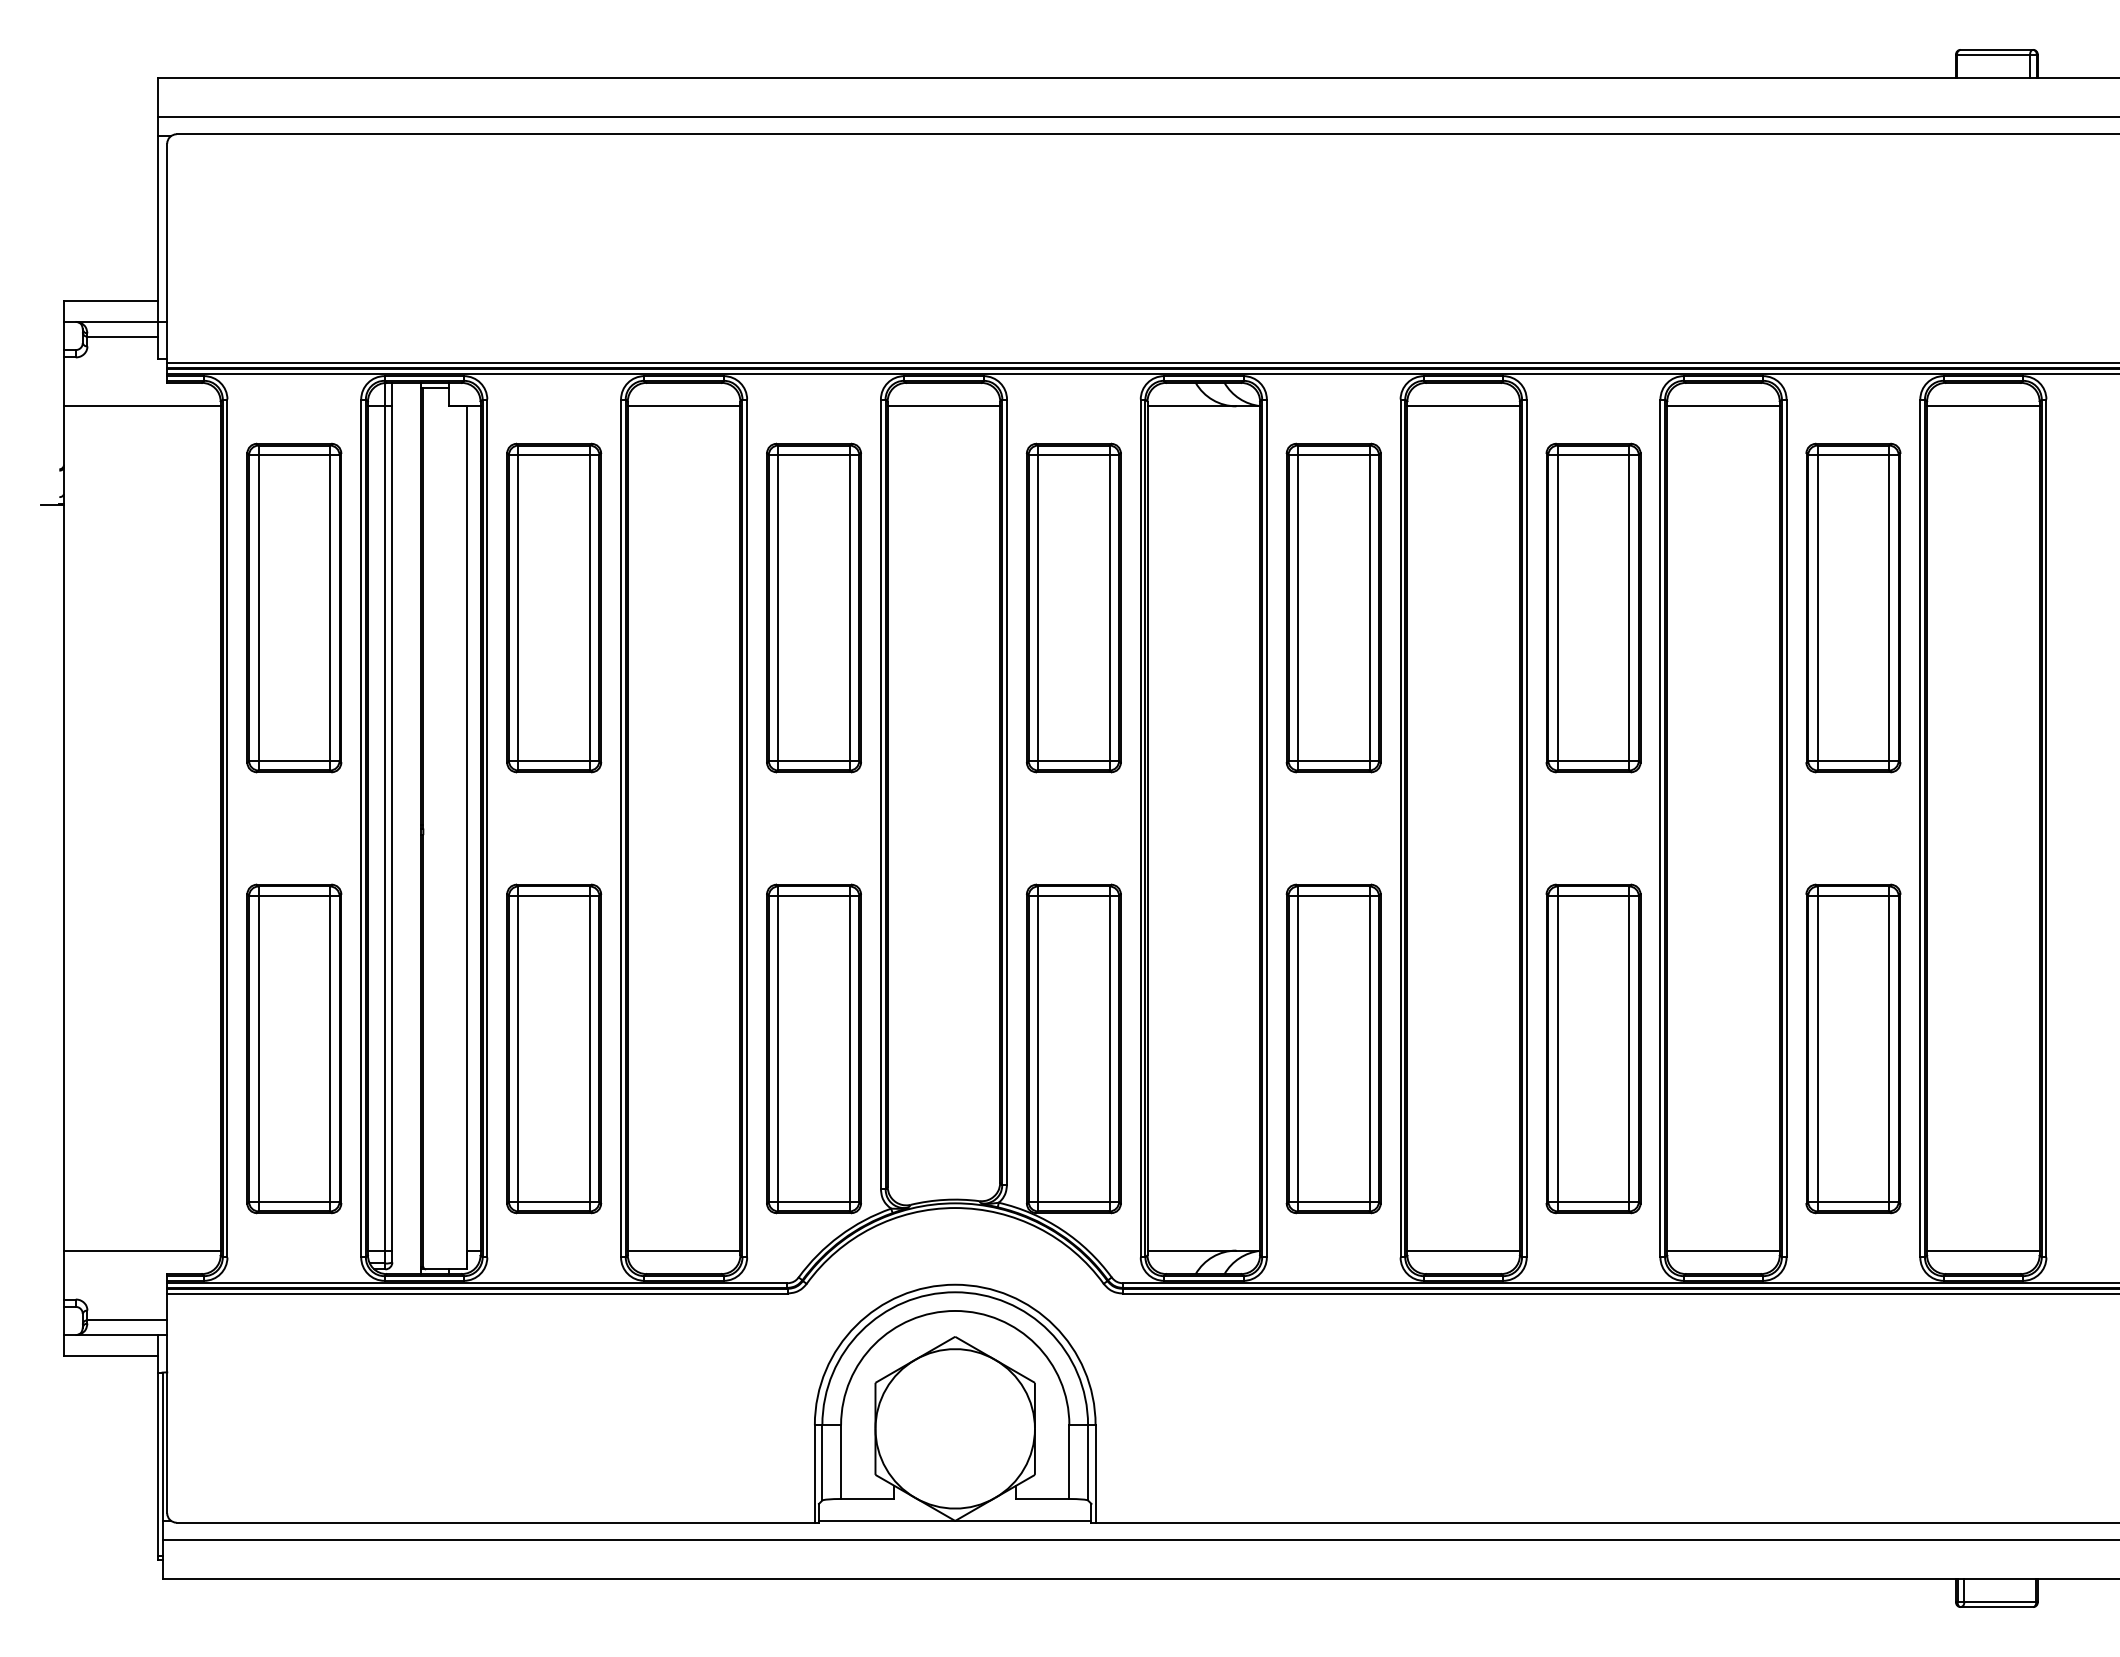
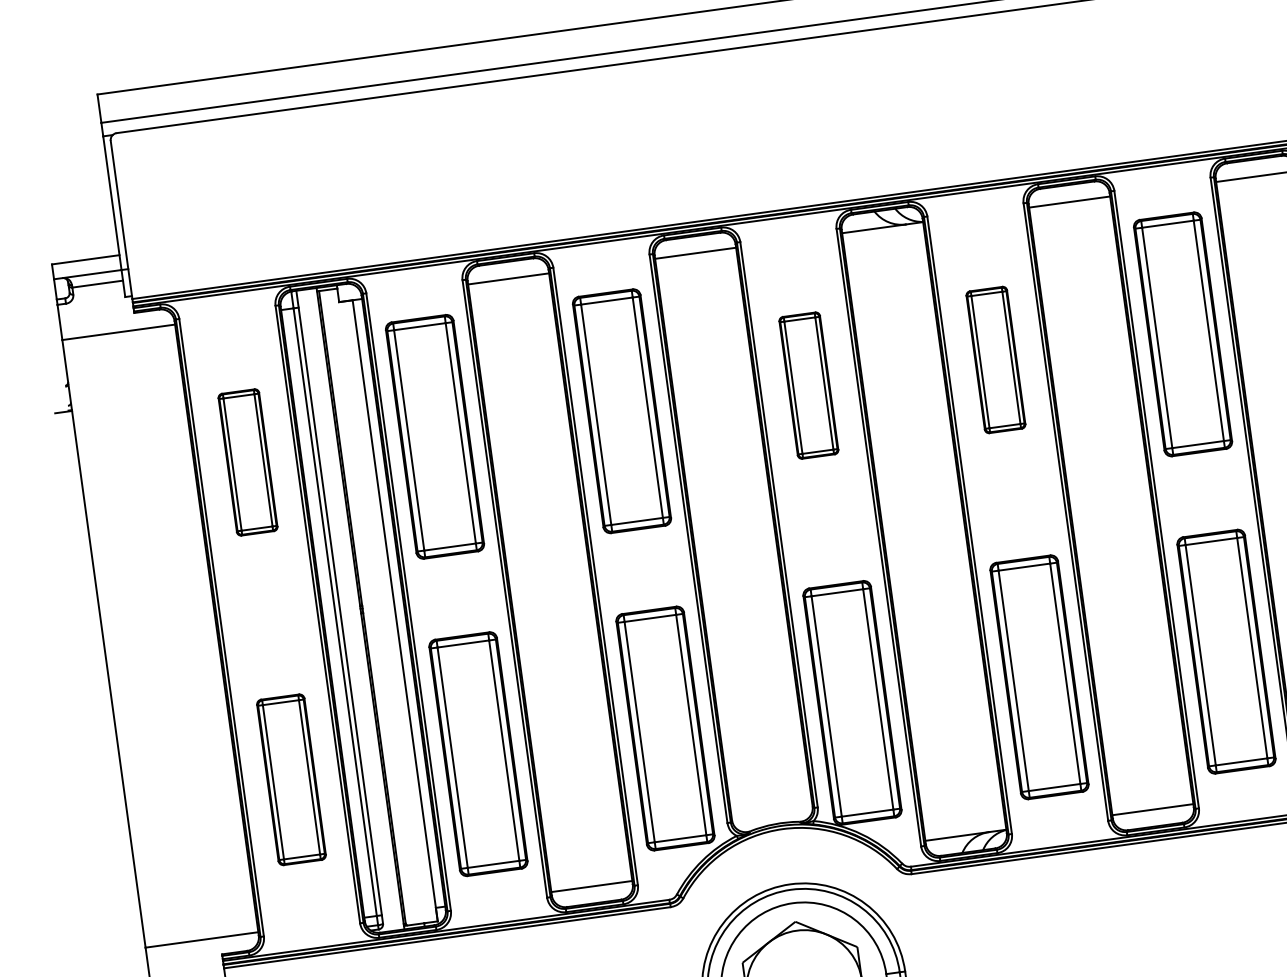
part: (294, 607) -> (248, 462), size x0.6
part: (1073, 607) -> (808, 385), size x0.6
part: (1333, 607) -> (995, 359), size x0.6
part: (294, 1048) -> (291, 779), size x0.7

